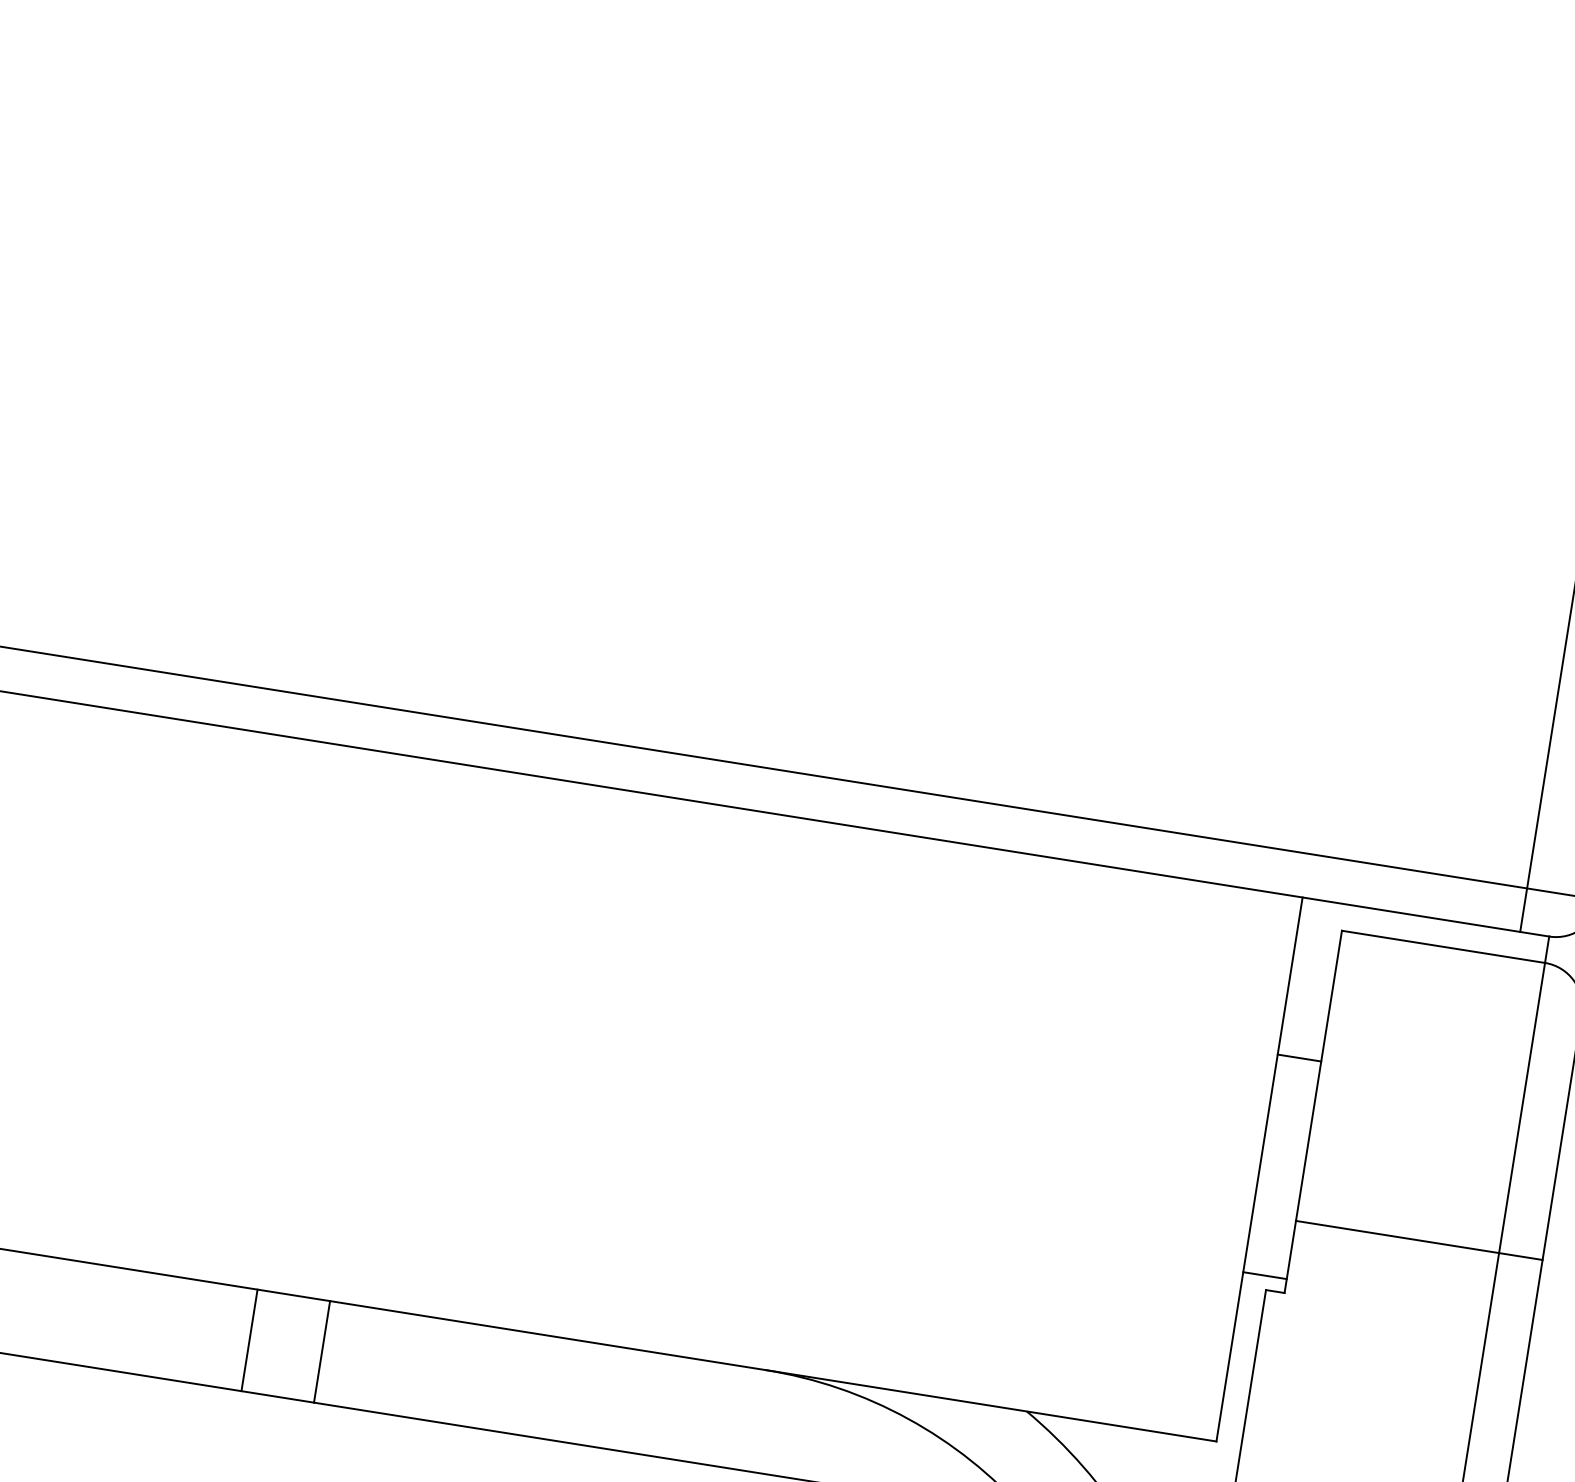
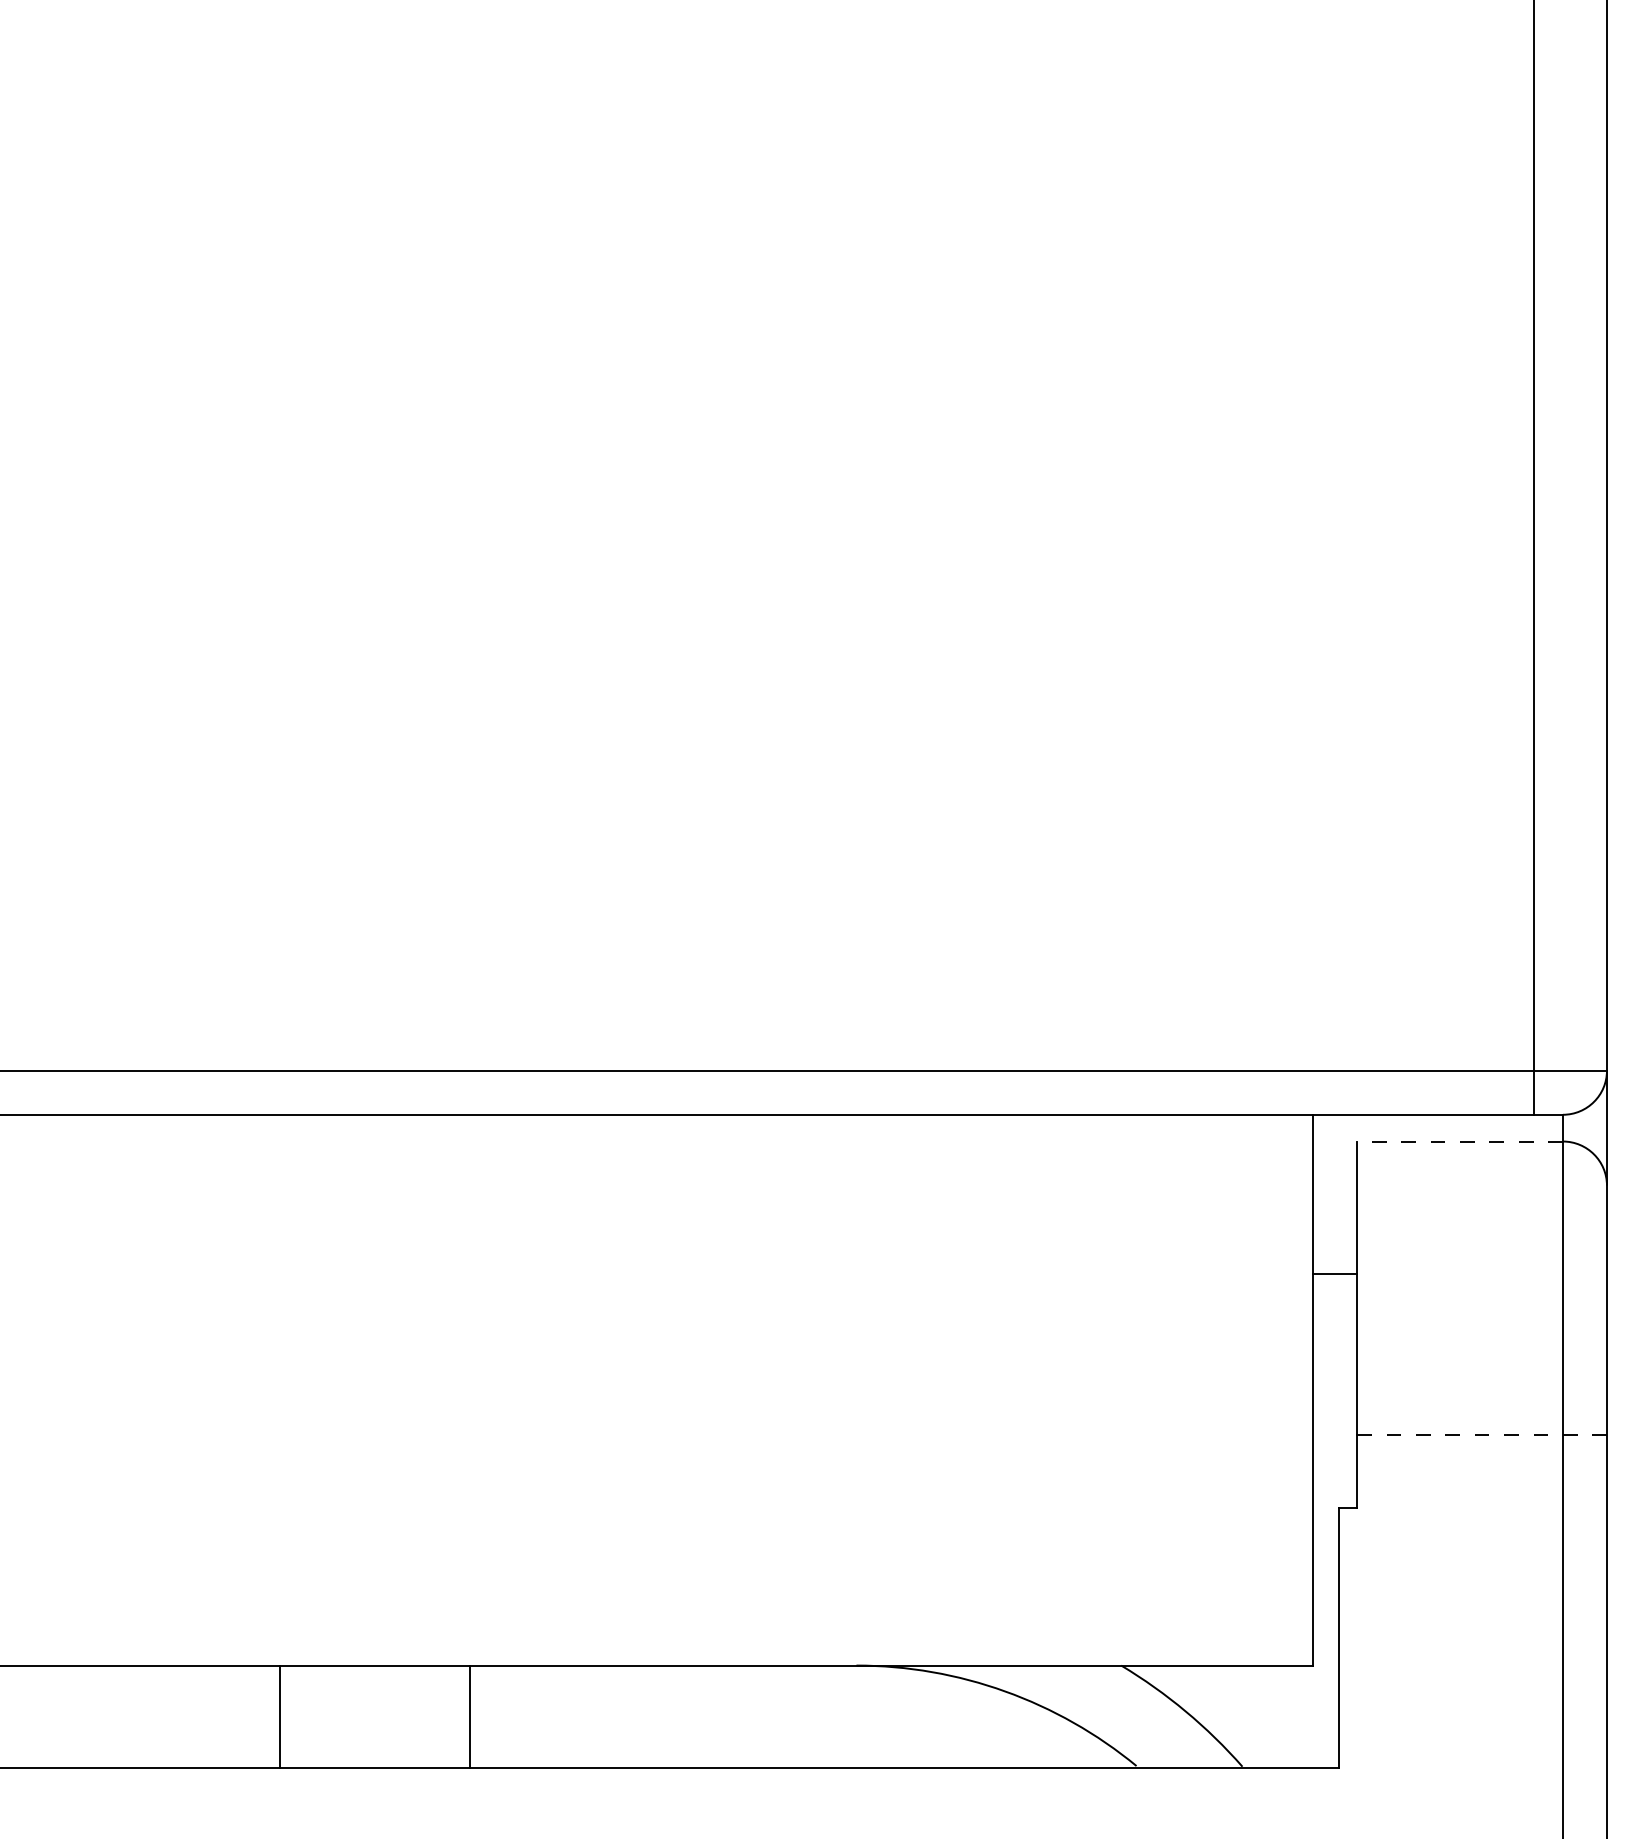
line: (1443, 946) -> (1460, 1141), solid -> dashed
line: (1419, 1240) -> (1482, 1435), solid -> dashed
line: (1265, 1276) -> (1335, 1494), removed
line: (249, 1339) -> (280, 1716), moved
line: (321, 1351) -> (469, 1716), moved

